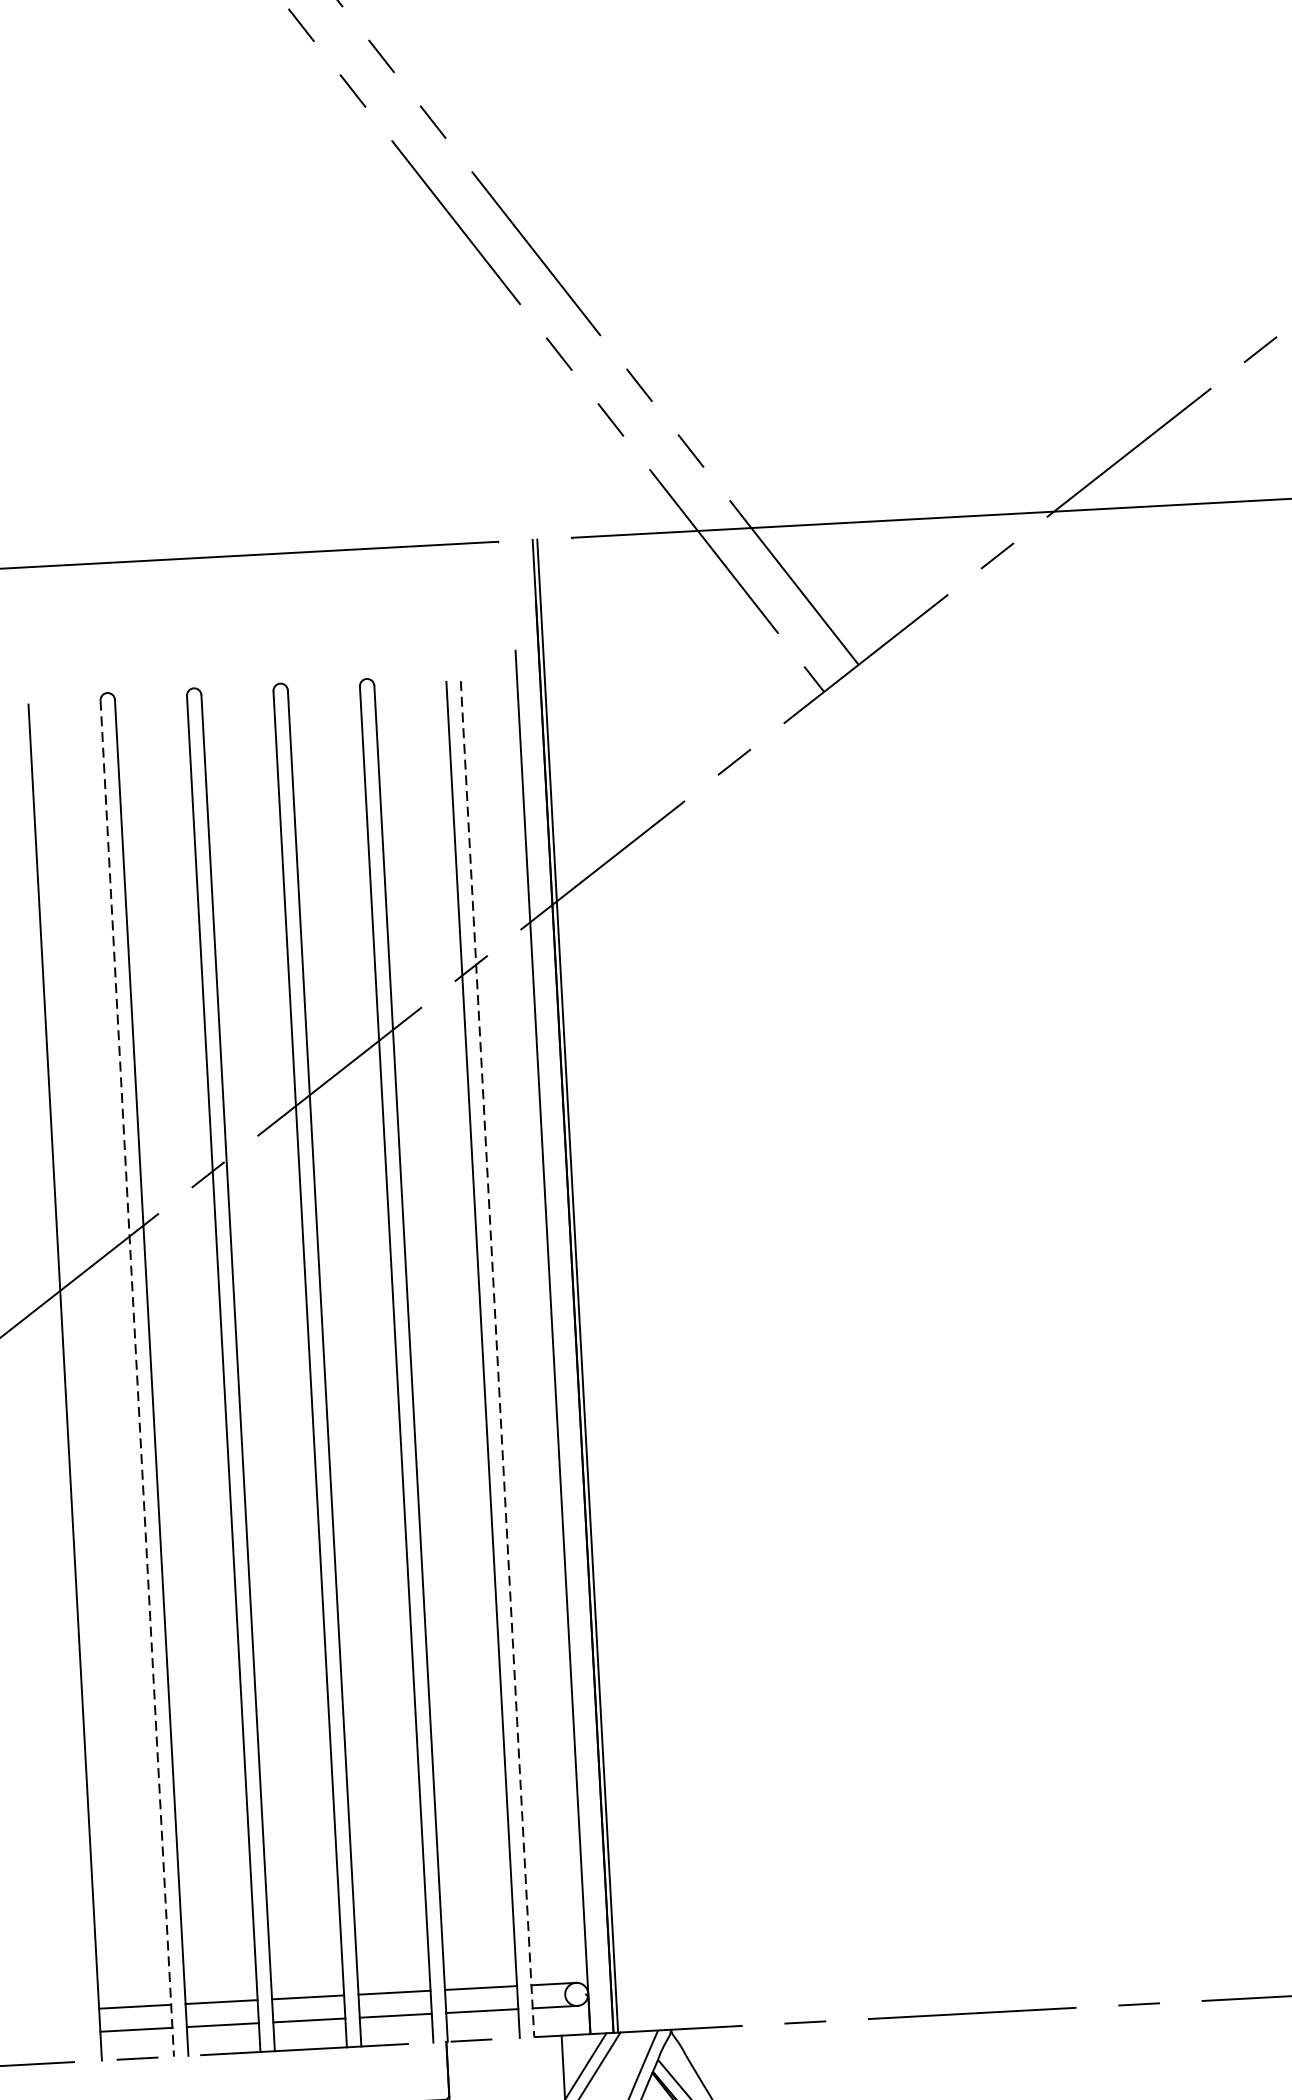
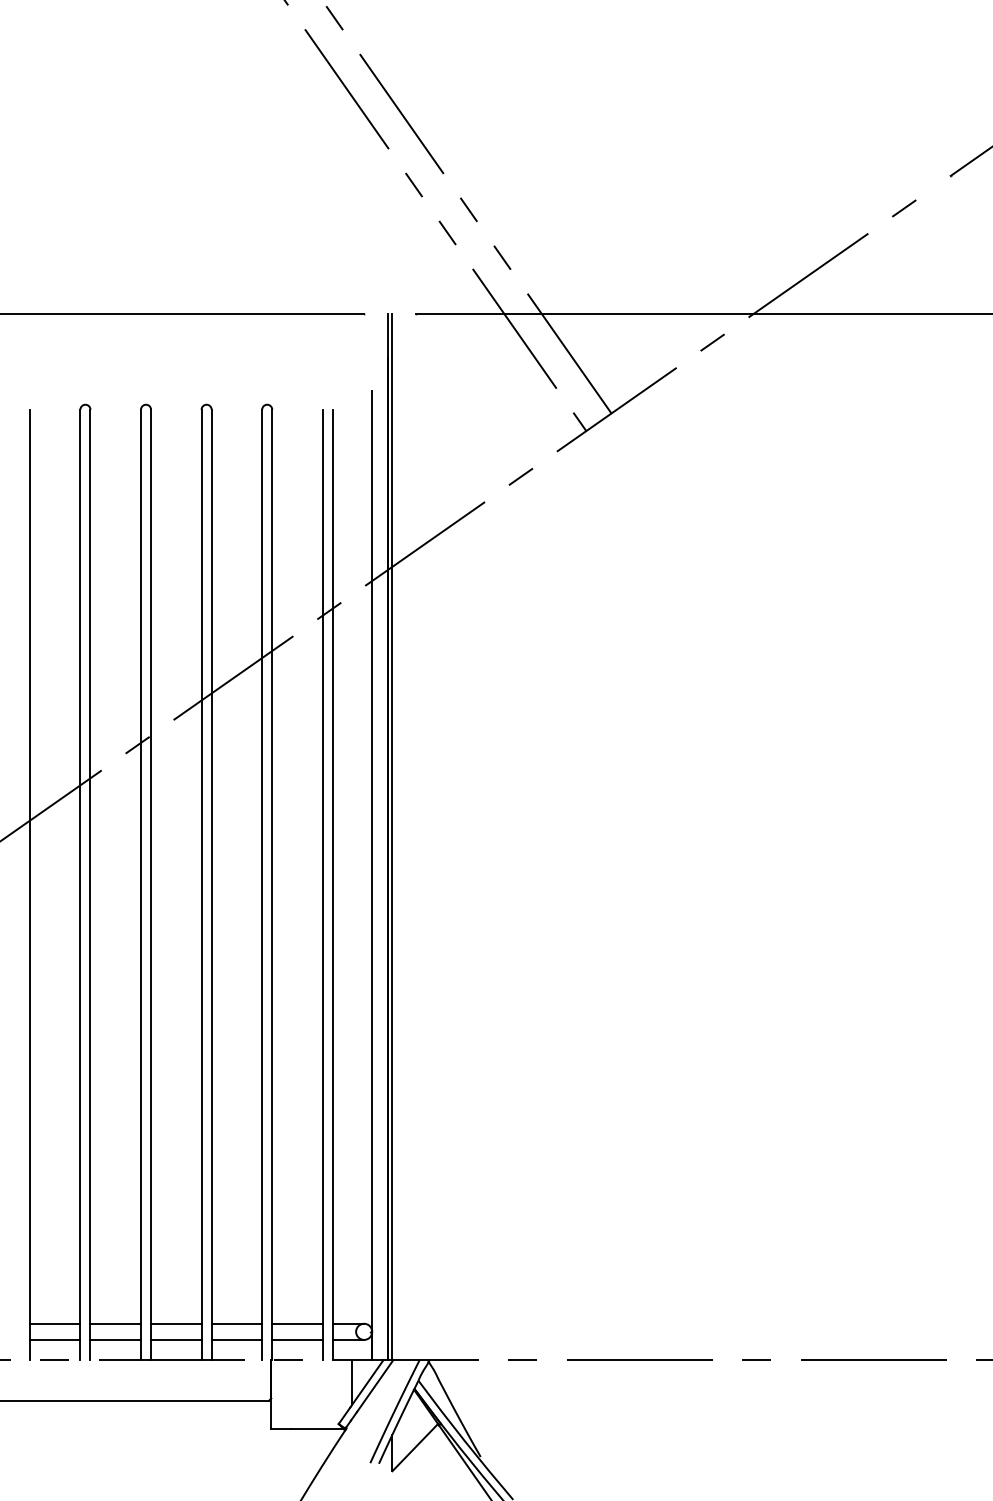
line: (497, 1359) -> (332, 885), dashed -> solid
line: (137, 1379) -> (80, 885), dashed -> solid

